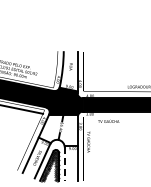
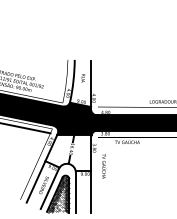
line: (64, 164) -> (75, 192), dashed -> solid
hatch: (49, 169) -> (58, 198), added

